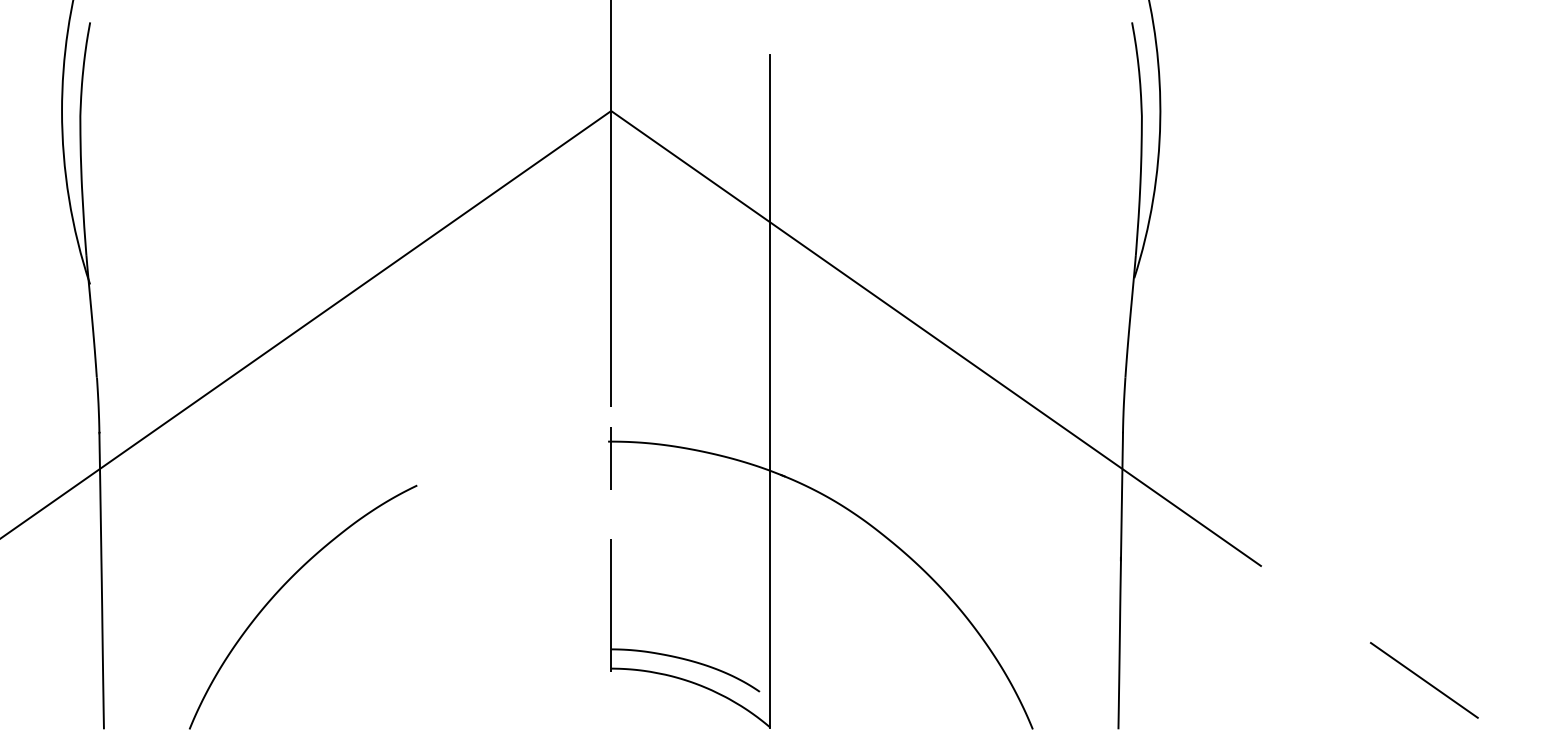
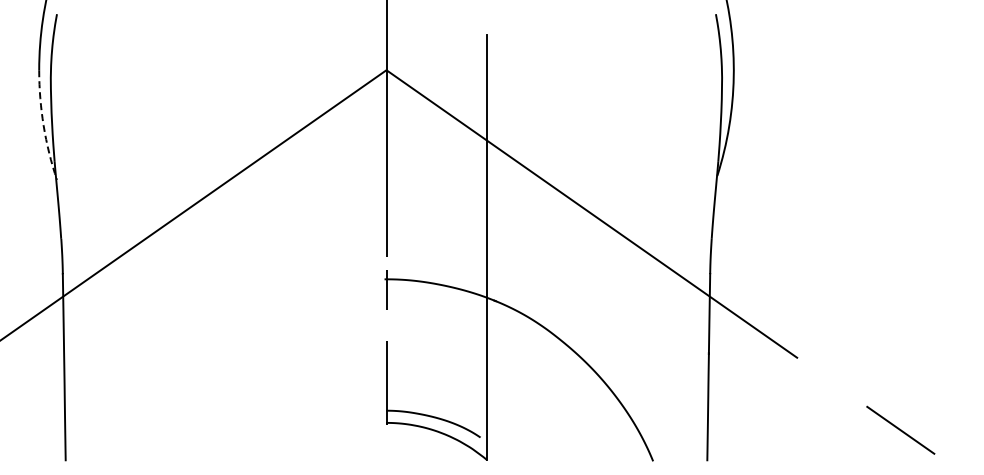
arc: (68, 198) -> (43, 125), solid -> dashed
curve: (283, 587) -> (179, 371), removed

